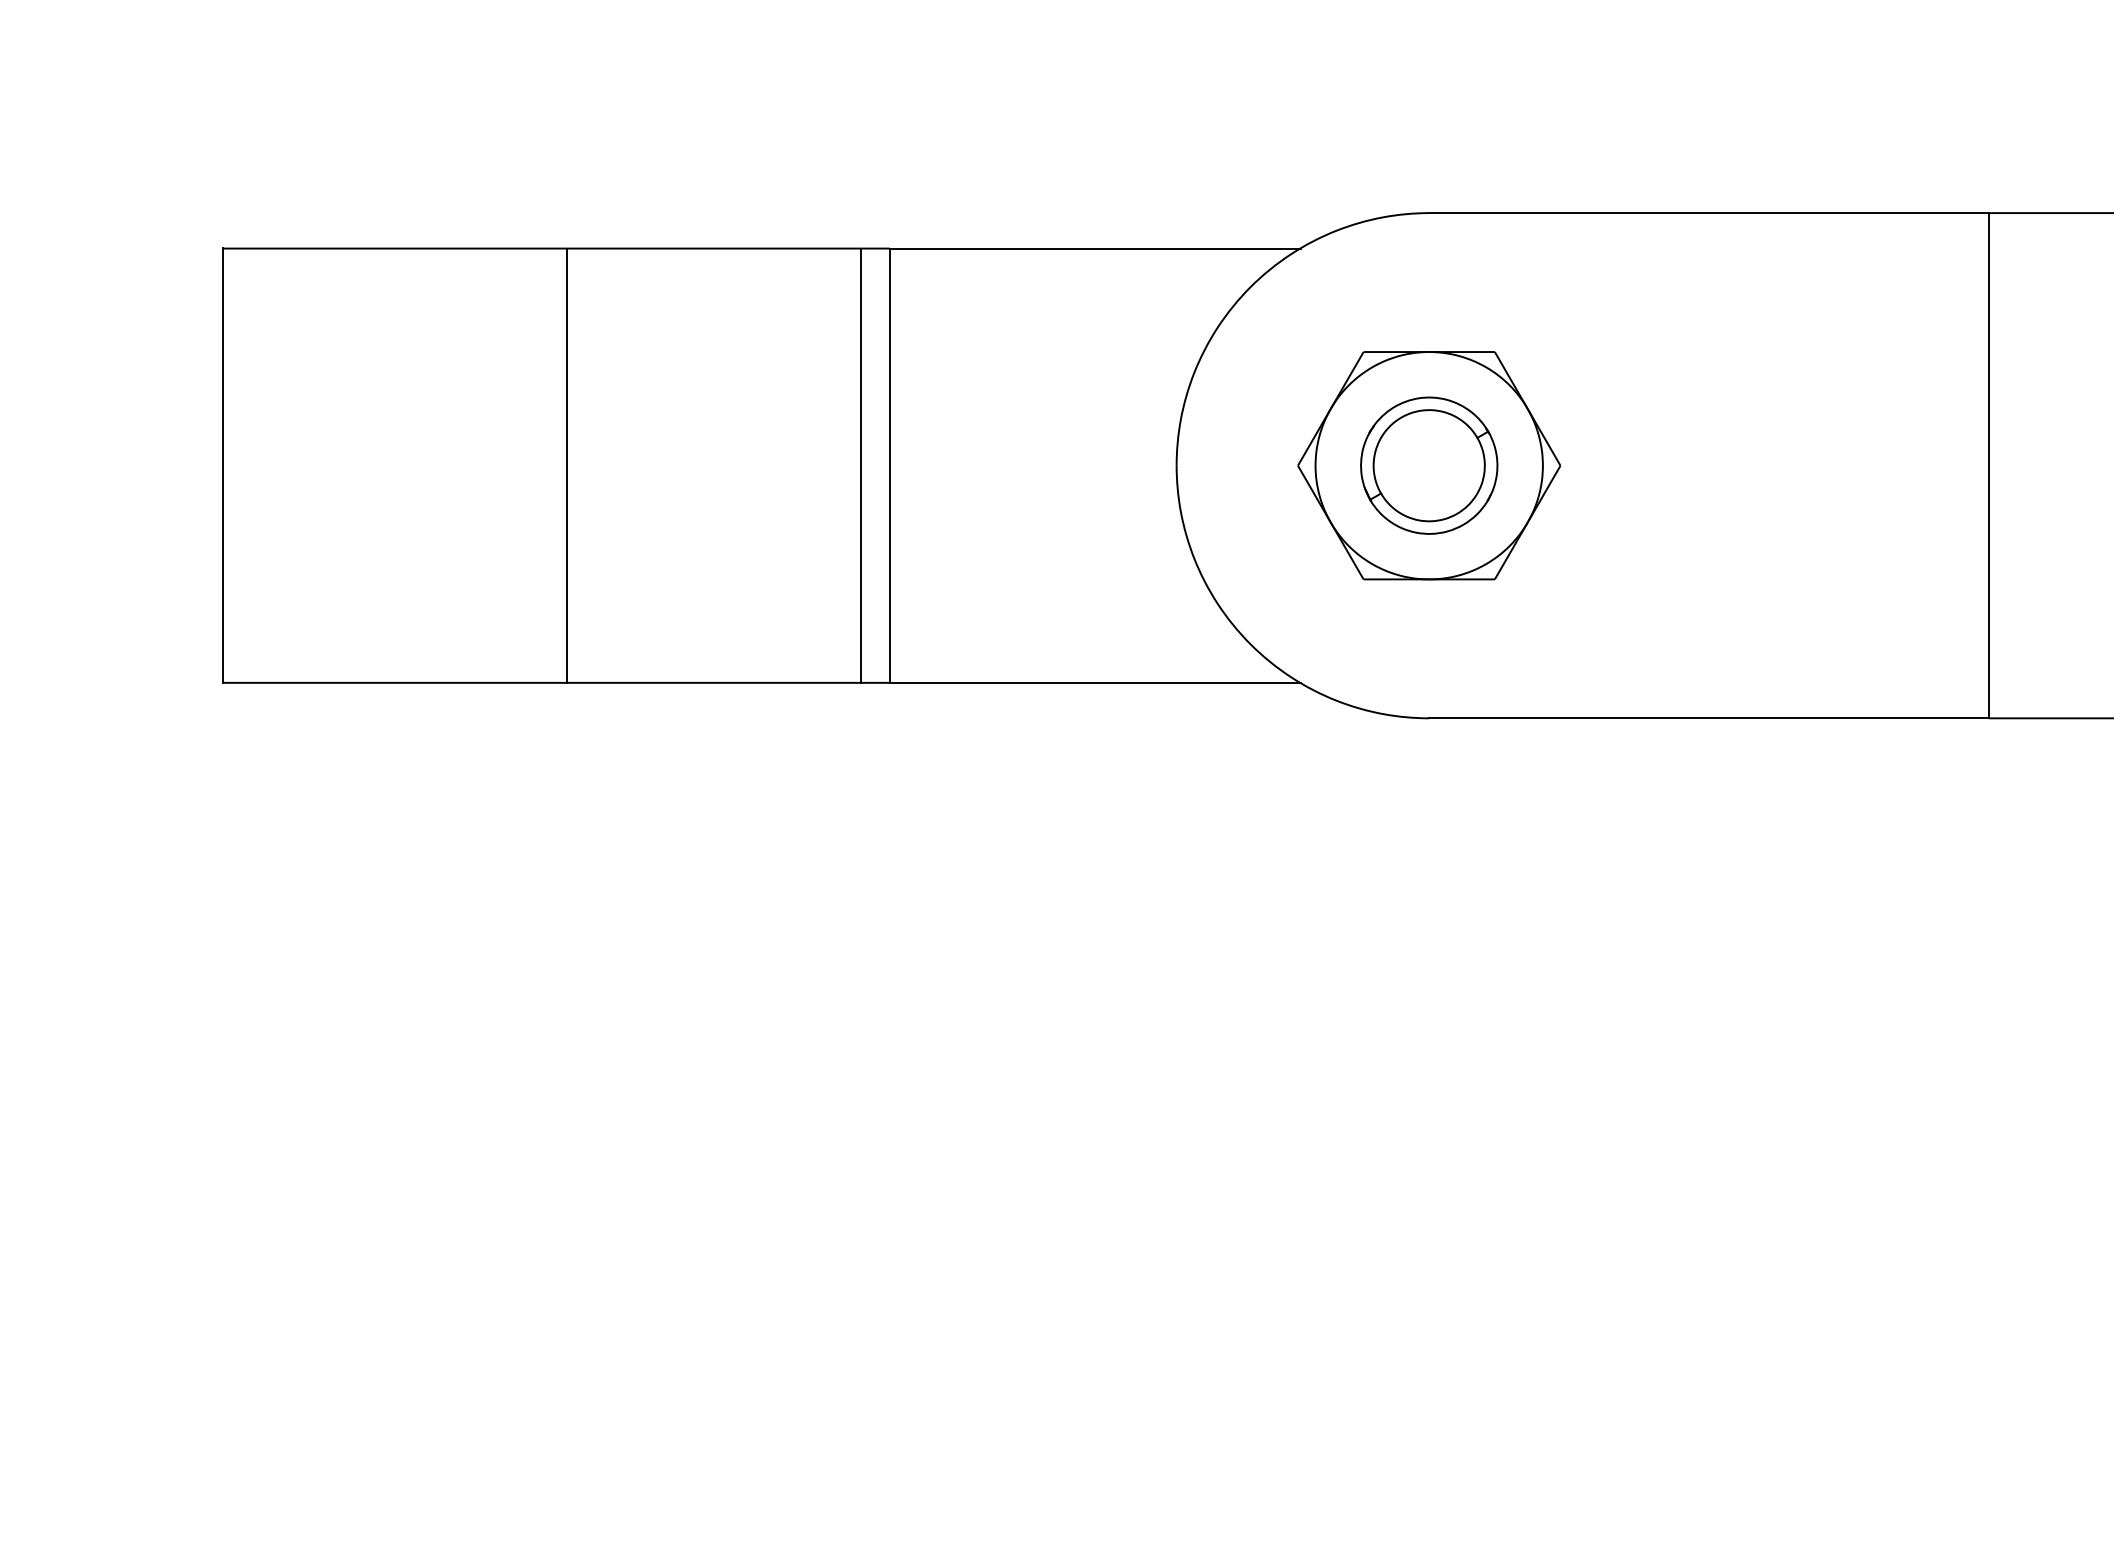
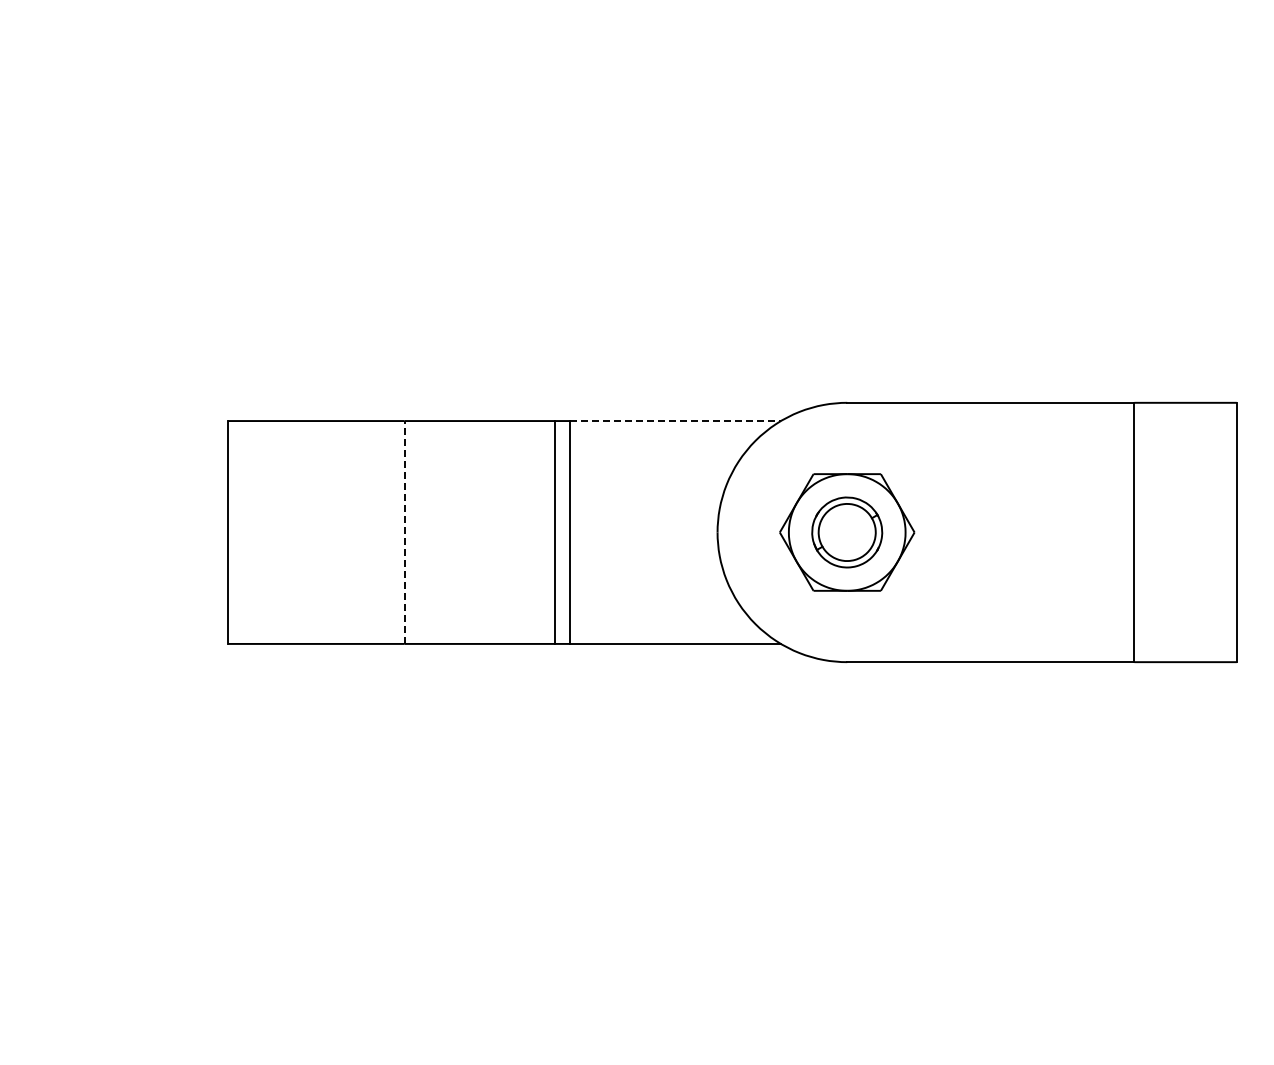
line: (1096, 249) -> (676, 421), solid -> dashed
line: (566, 463) -> (404, 531), solid -> dashed

